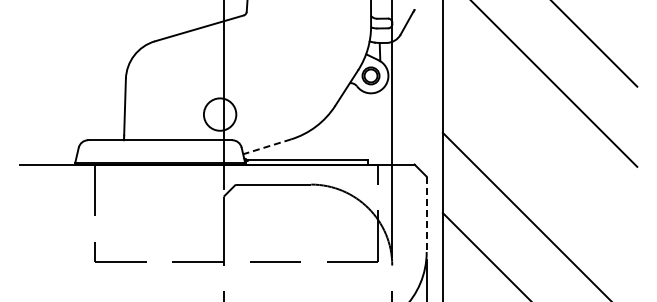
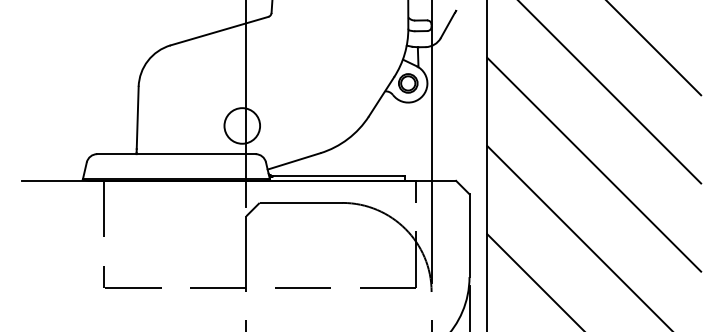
line: (266, 146) -> (293, 161), dashed -> solid
line: (539, 149) -> (593, 164), added
line: (426, 214) -> (469, 235), dashed -> solid

